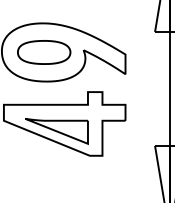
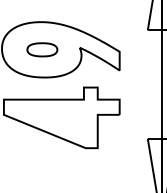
part: (44, 52) -> (42, 49), size x0.6
part: (56, 131) -> (53, 125), removed

